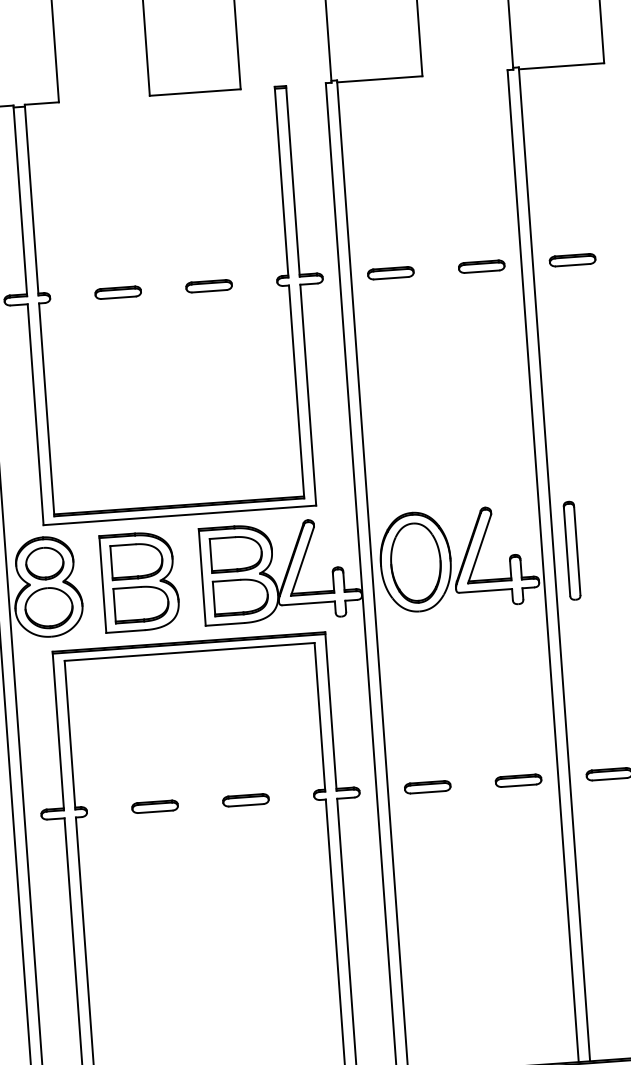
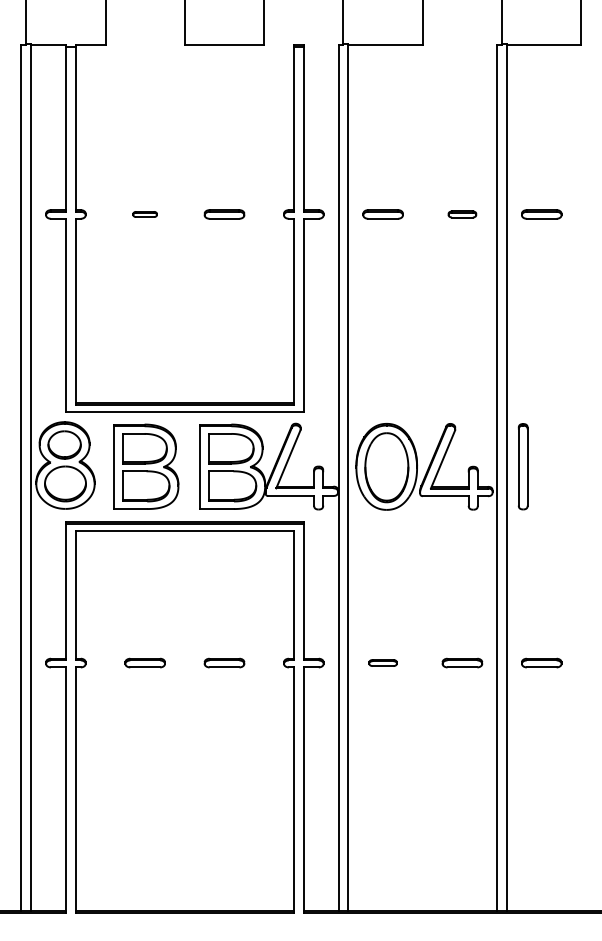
part: (481, 266) -> (462, 214), size x0.7
part: (117, 292) -> (144, 214), size x0.6
part: (426, 786) -> (382, 662), size x0.7

